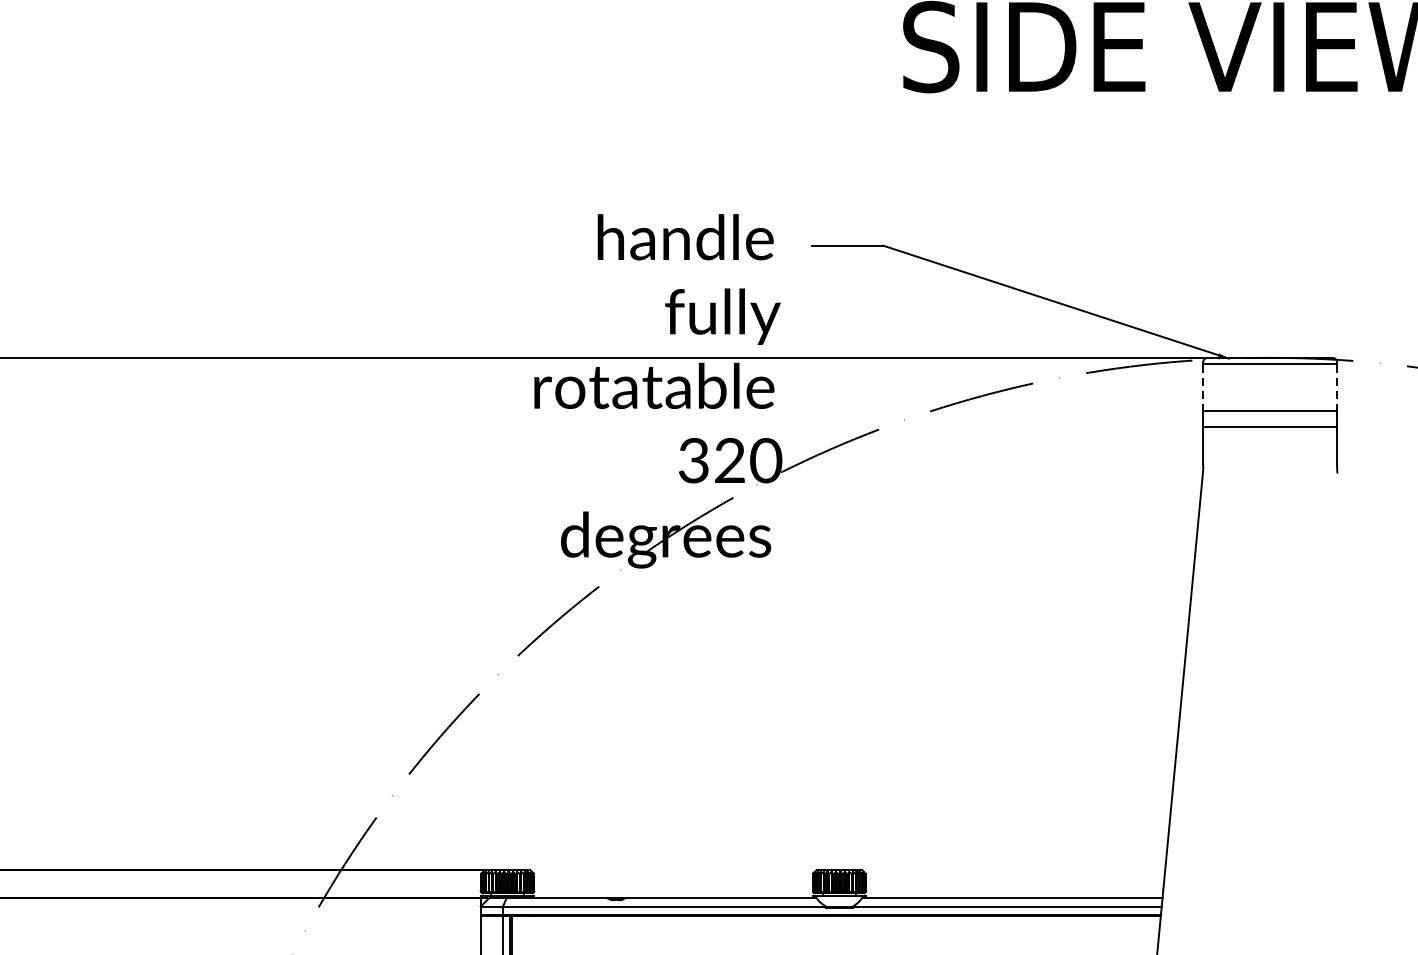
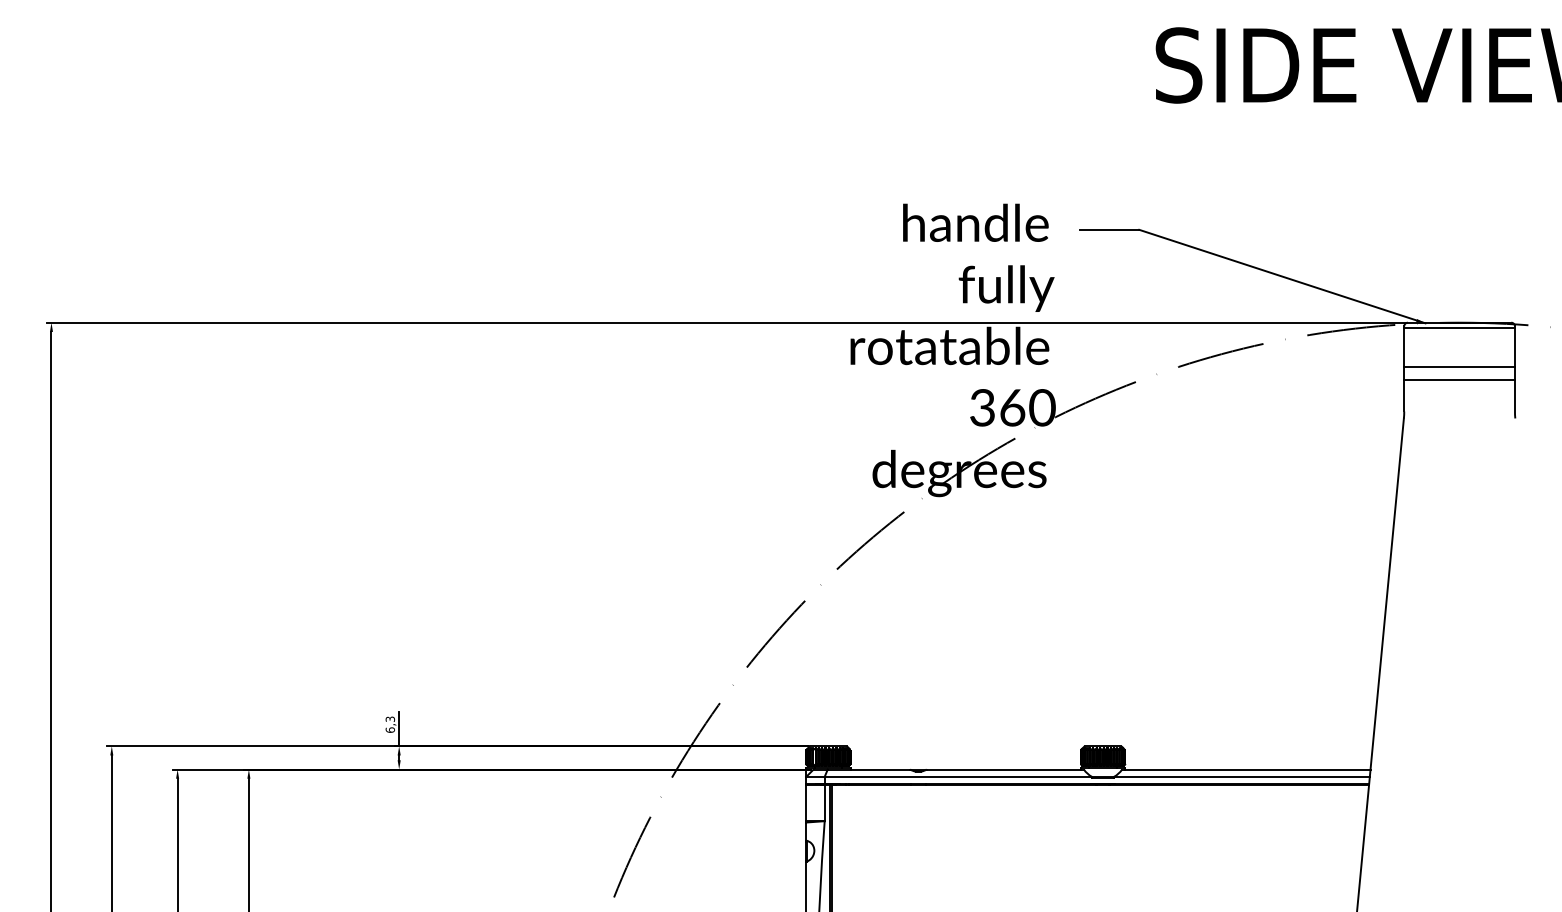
line: (1203, 387) -> (1404, 347), dashed -> solid
line: (1336, 387) -> (1514, 347), dashed -> solid
text: (729, 460) -> (1012, 407), 320 -> 360

